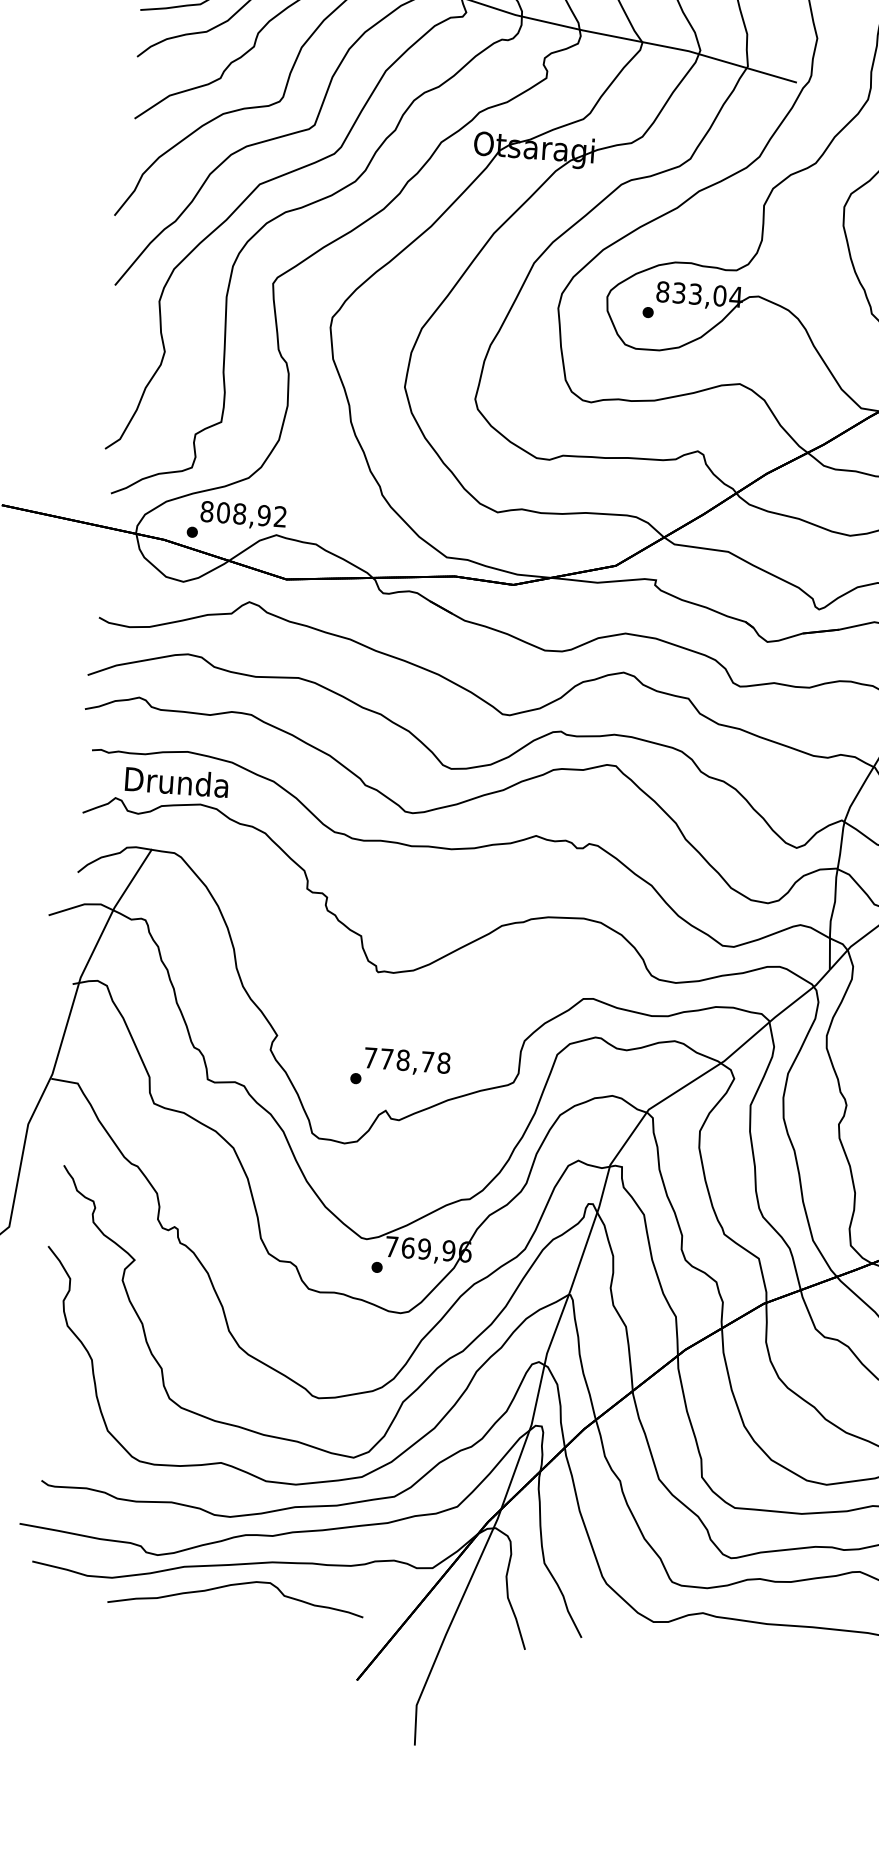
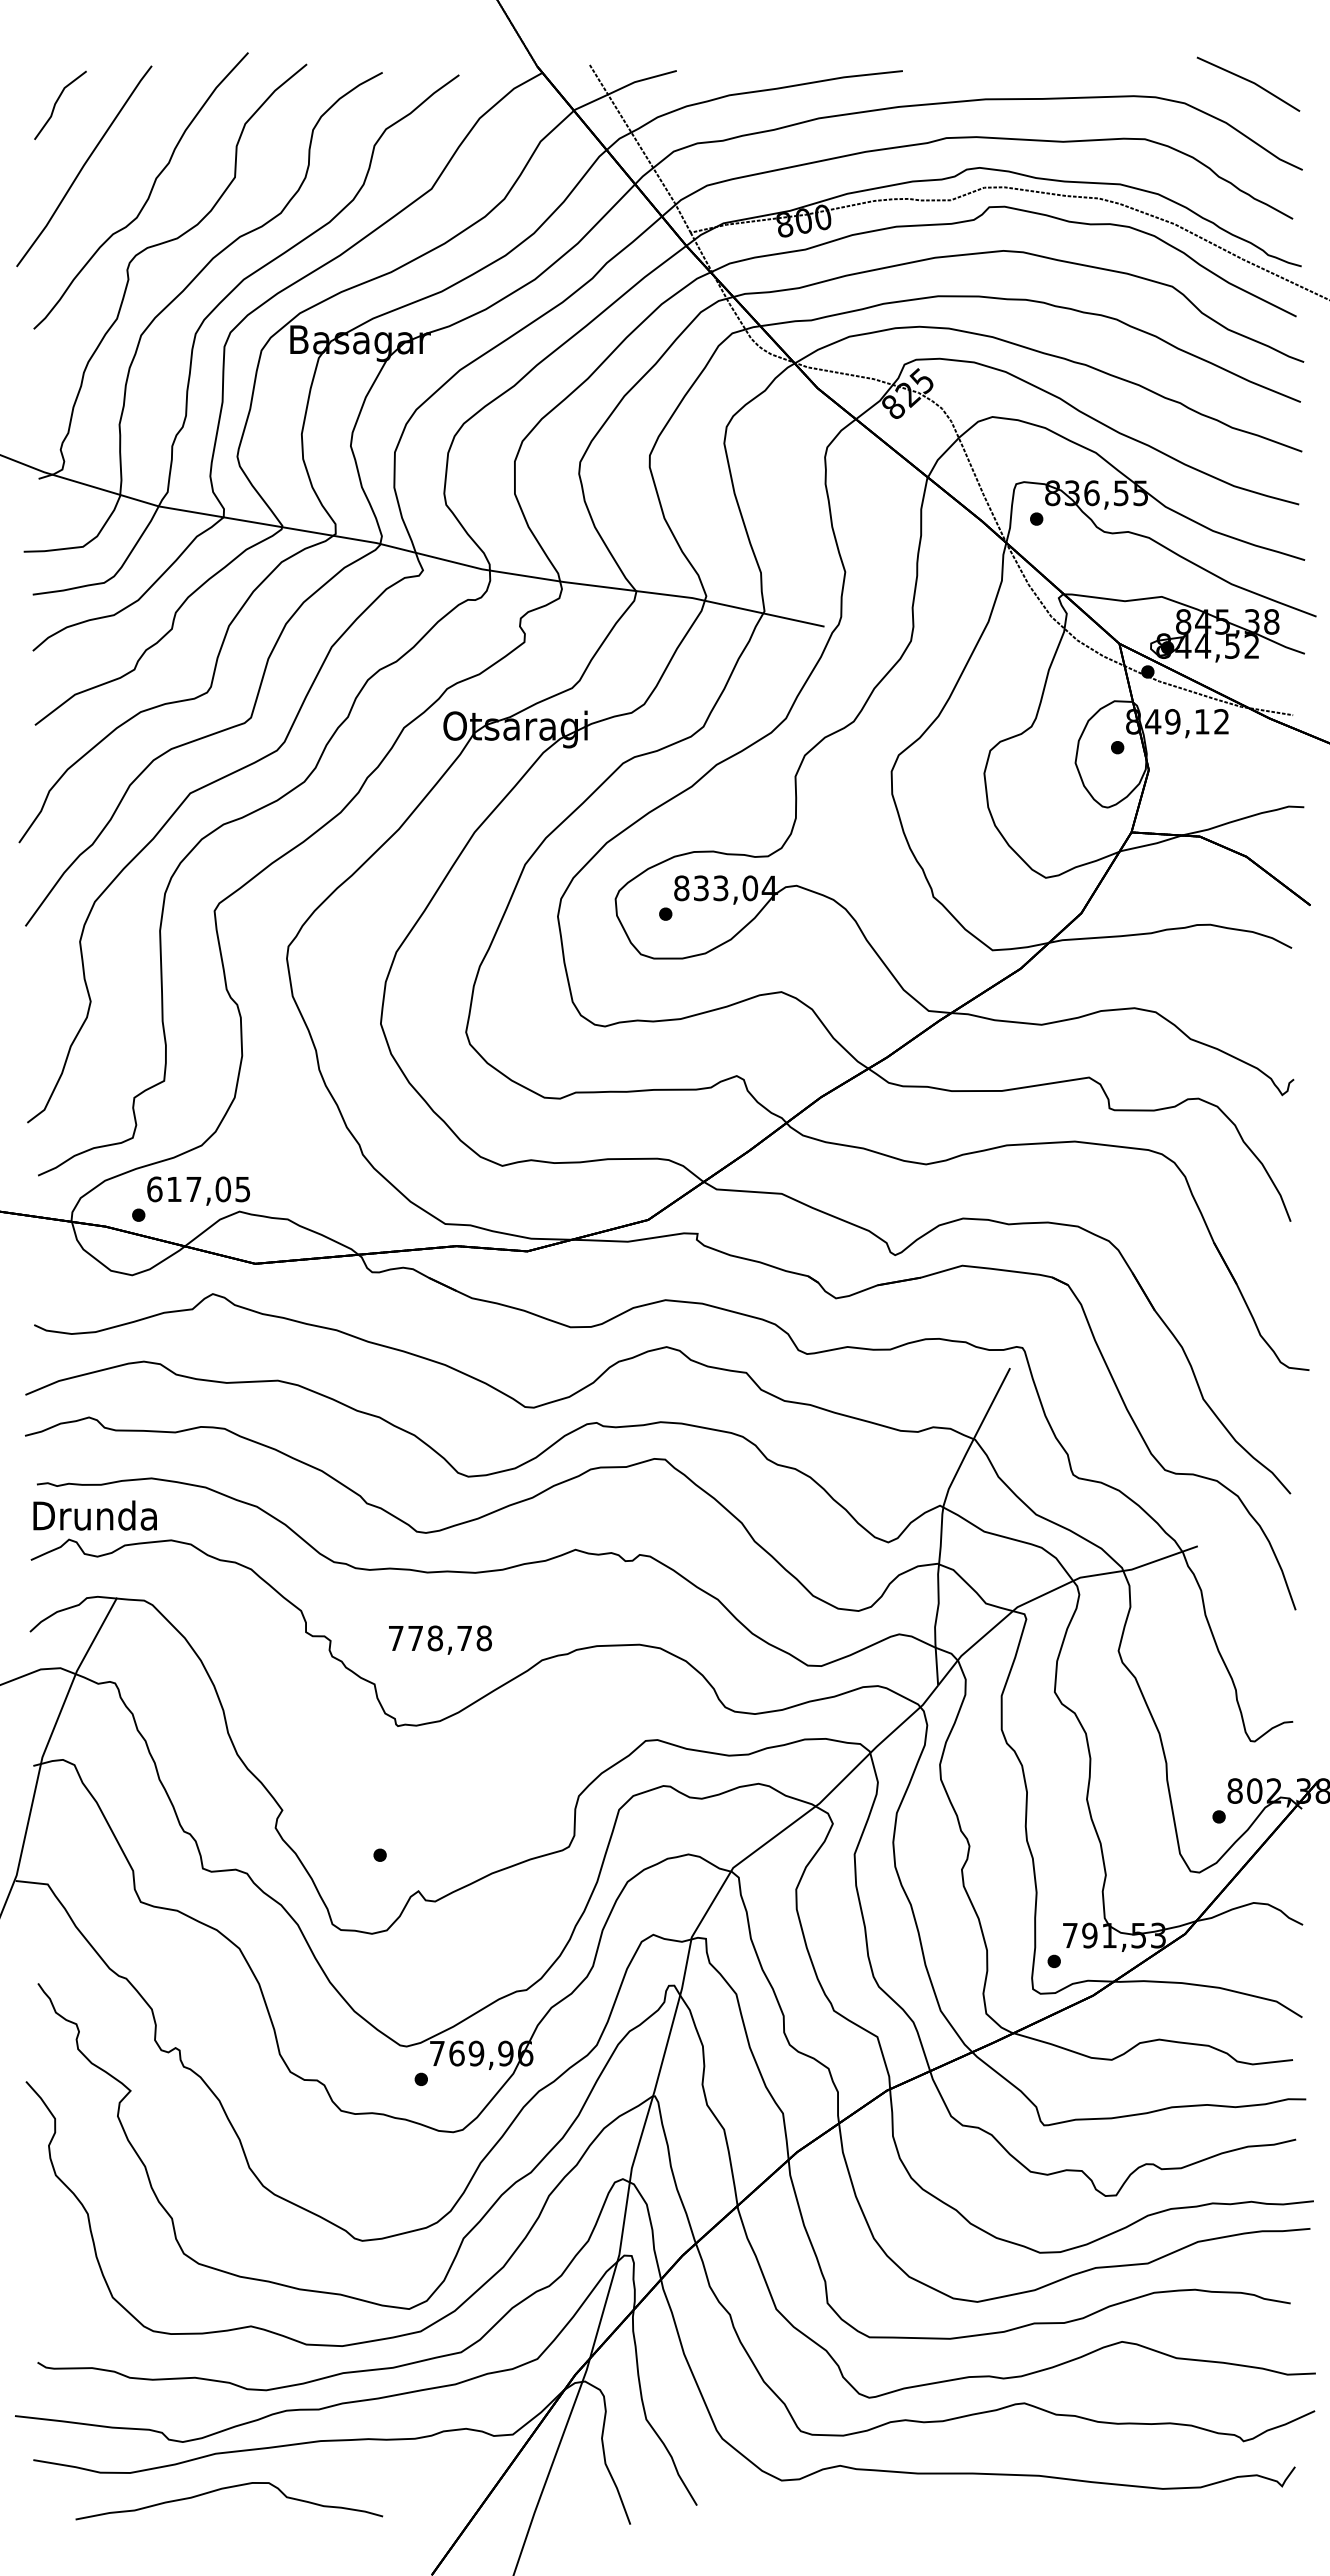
text: (243, 514) -> (198, 1189), 808,92 -> 617,05
text: (176, 782) -> (94, 1515), moved
text: (407, 1061) -> (440, 1639), moved
curve: (237, 1585) -> (229, 2488), moved

